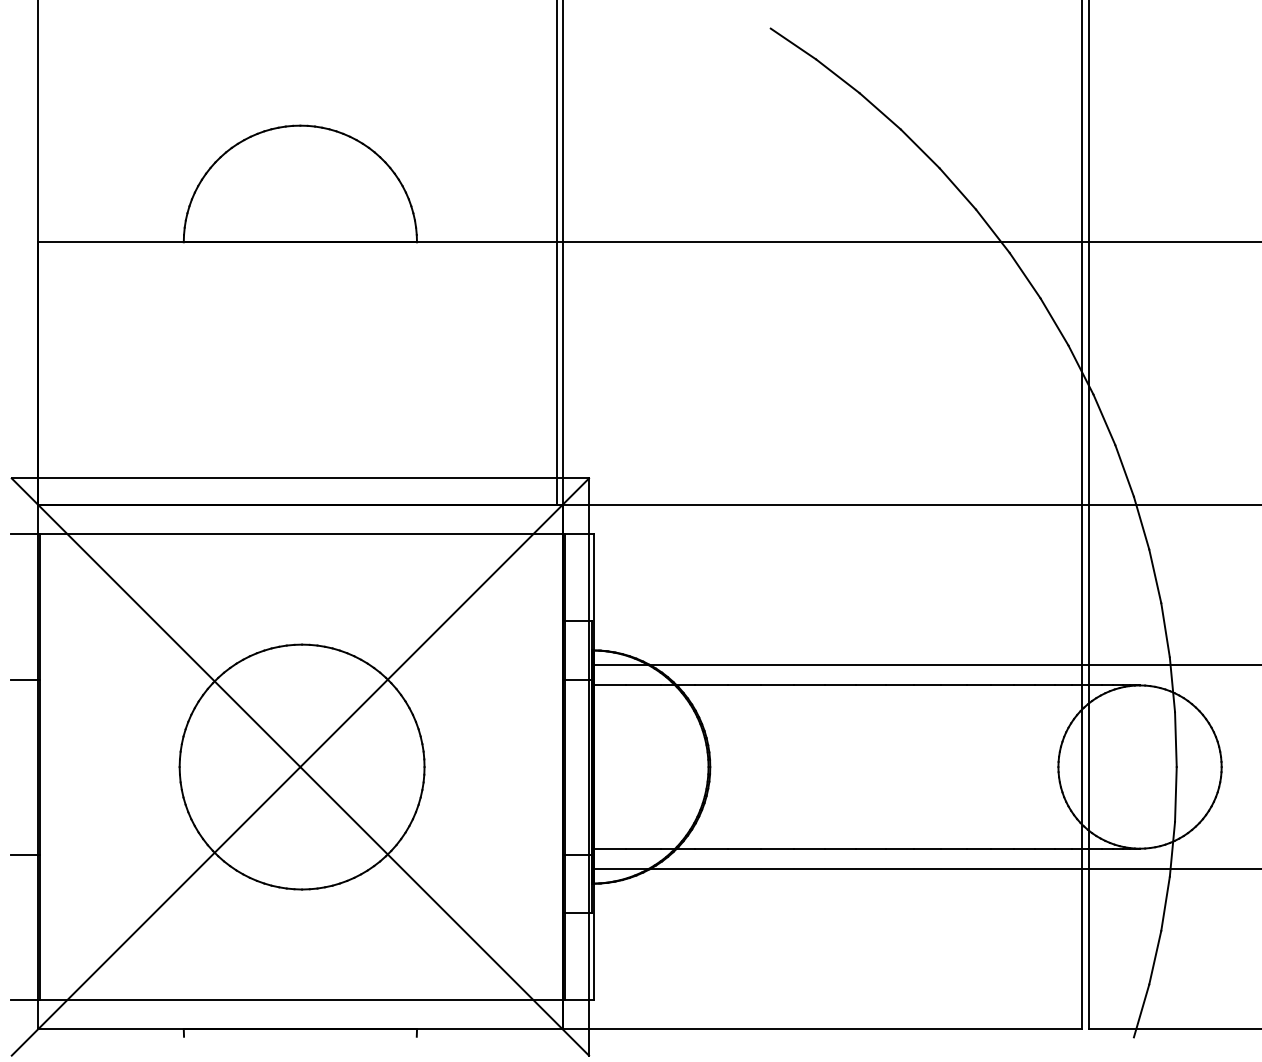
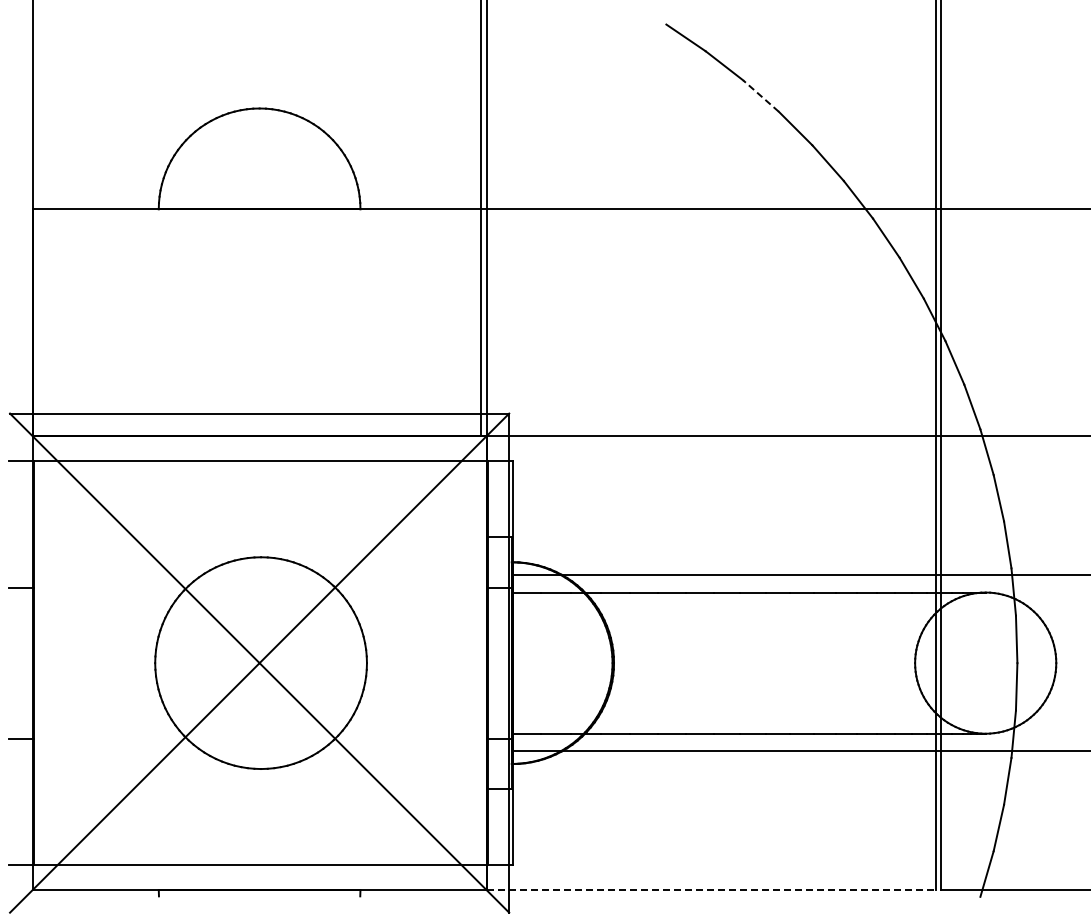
line: (880, 111) -> (761, 96), solid -> dashed
line: (822, 1029) -> (711, 890), solid -> dashed

